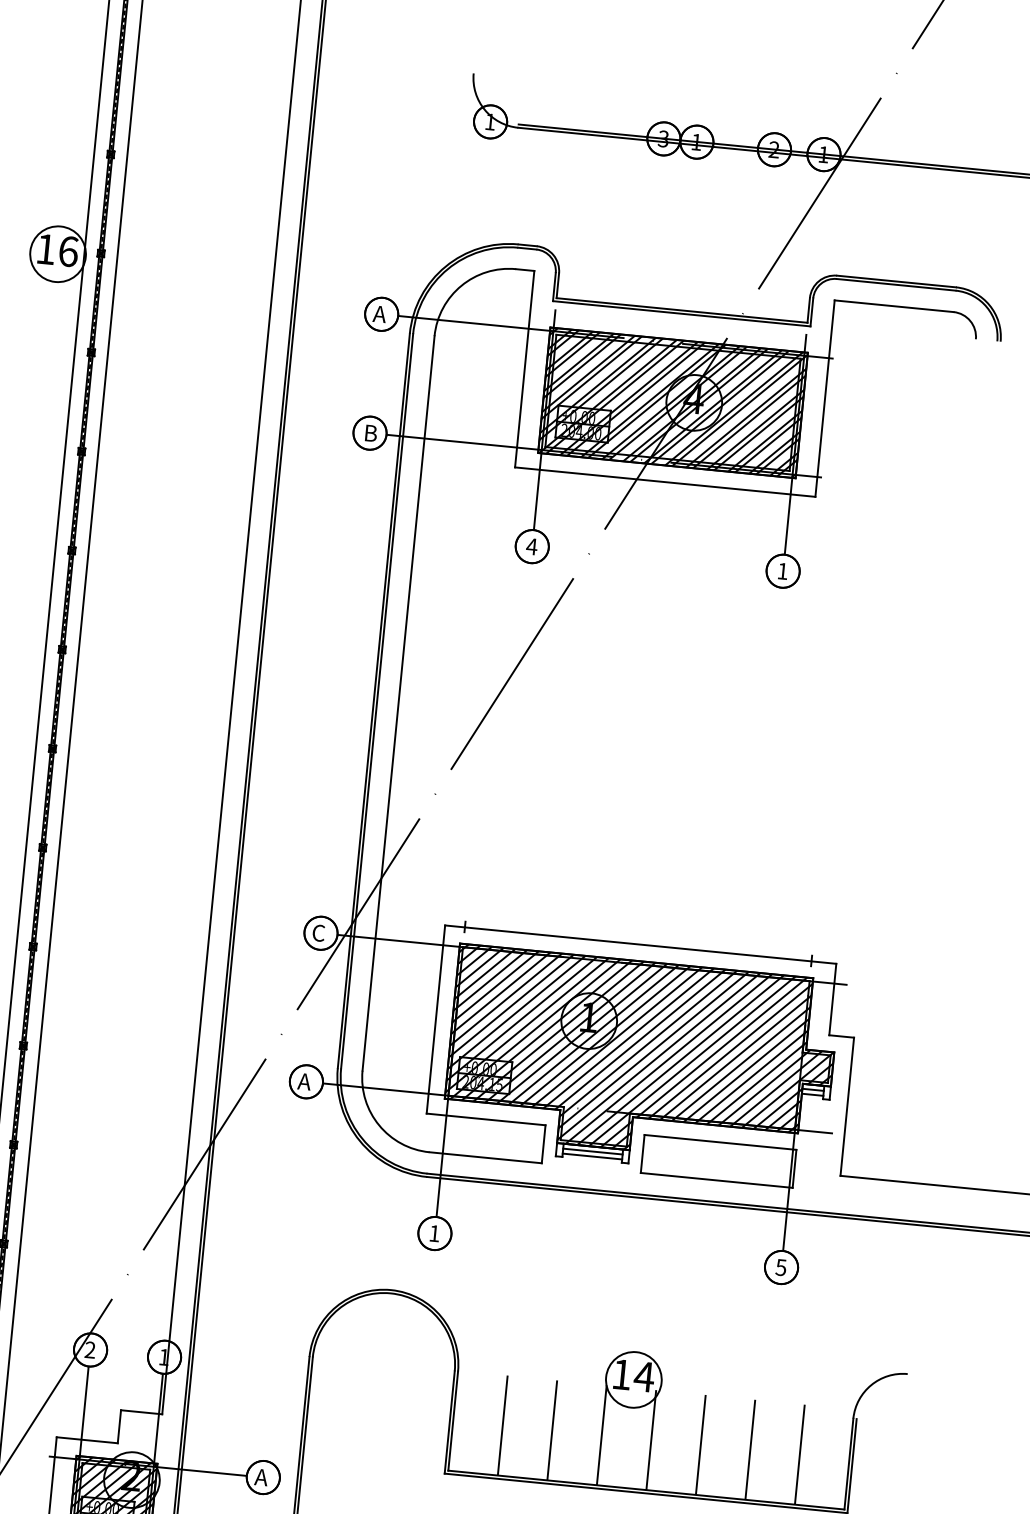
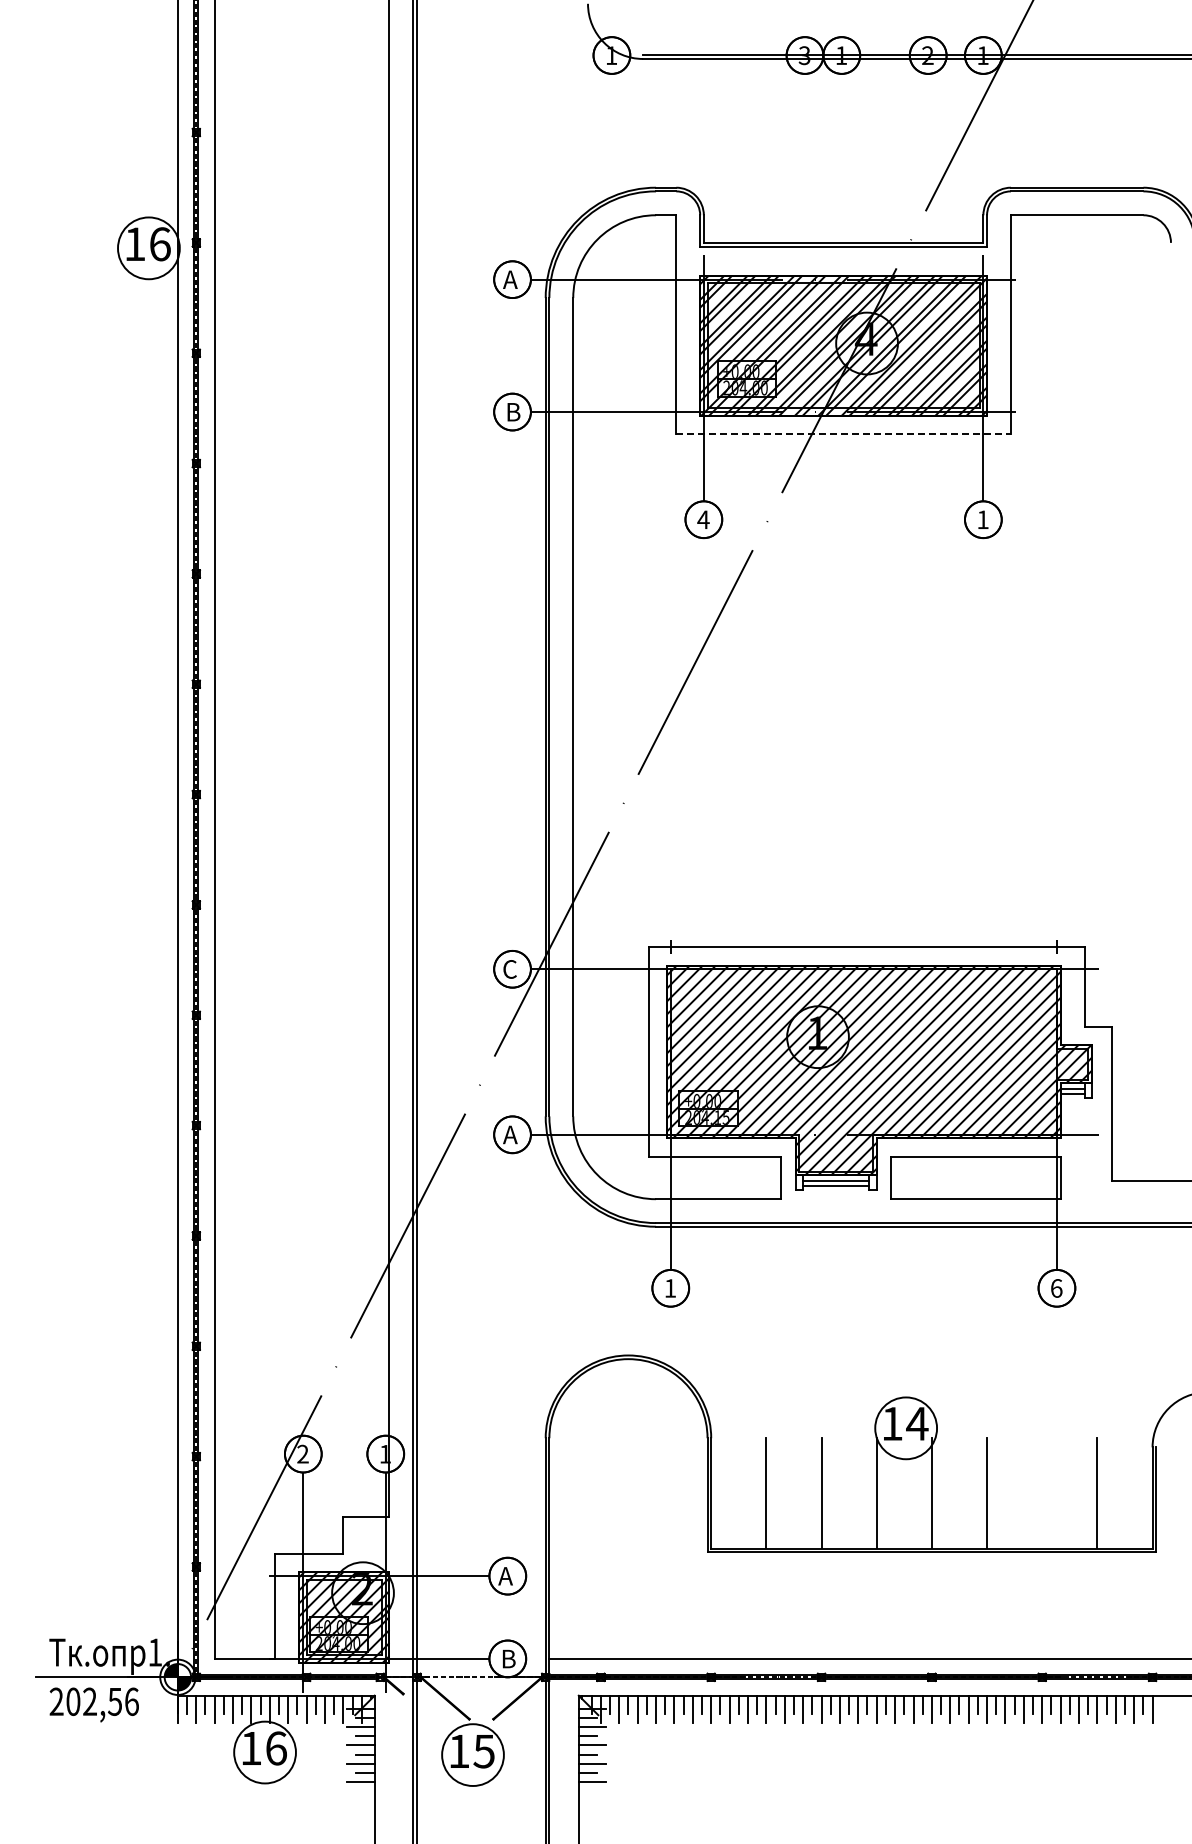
line: (666, 482) -> (844, 434), solid -> dashed
text: (781, 1267) -> (1056, 1288), 5 -> 6
line: (750, 1449) -> (1042, 1492), removed

